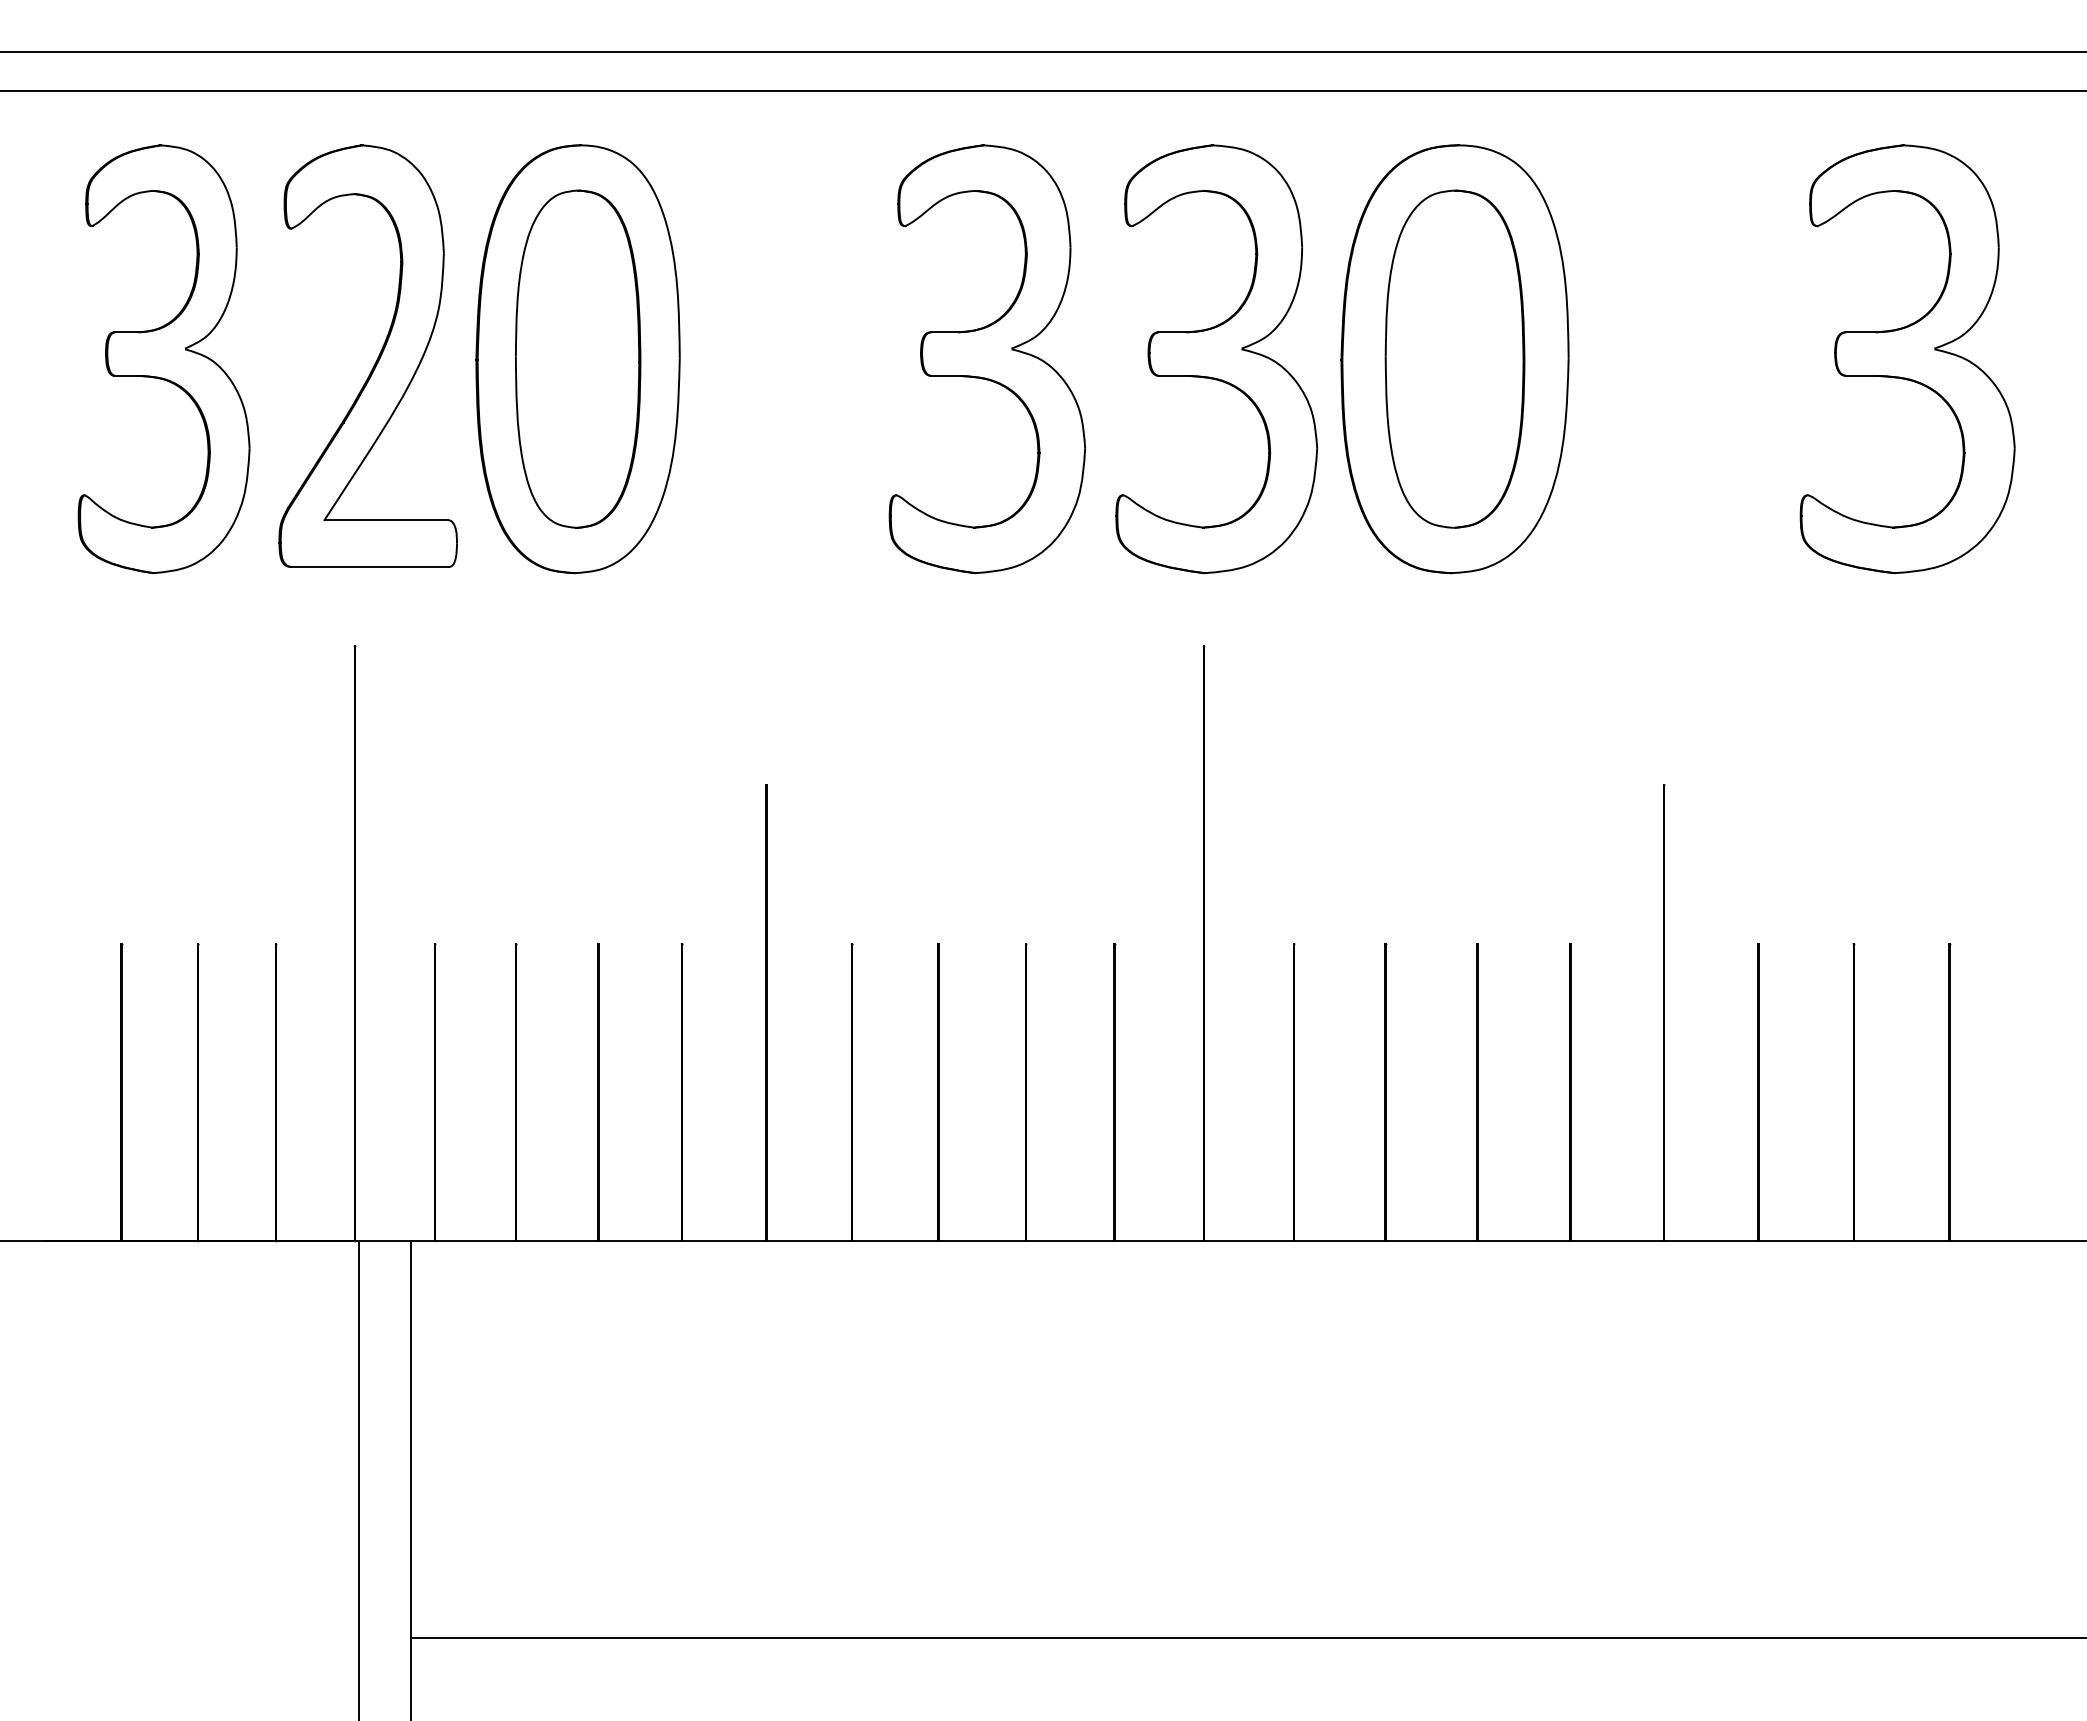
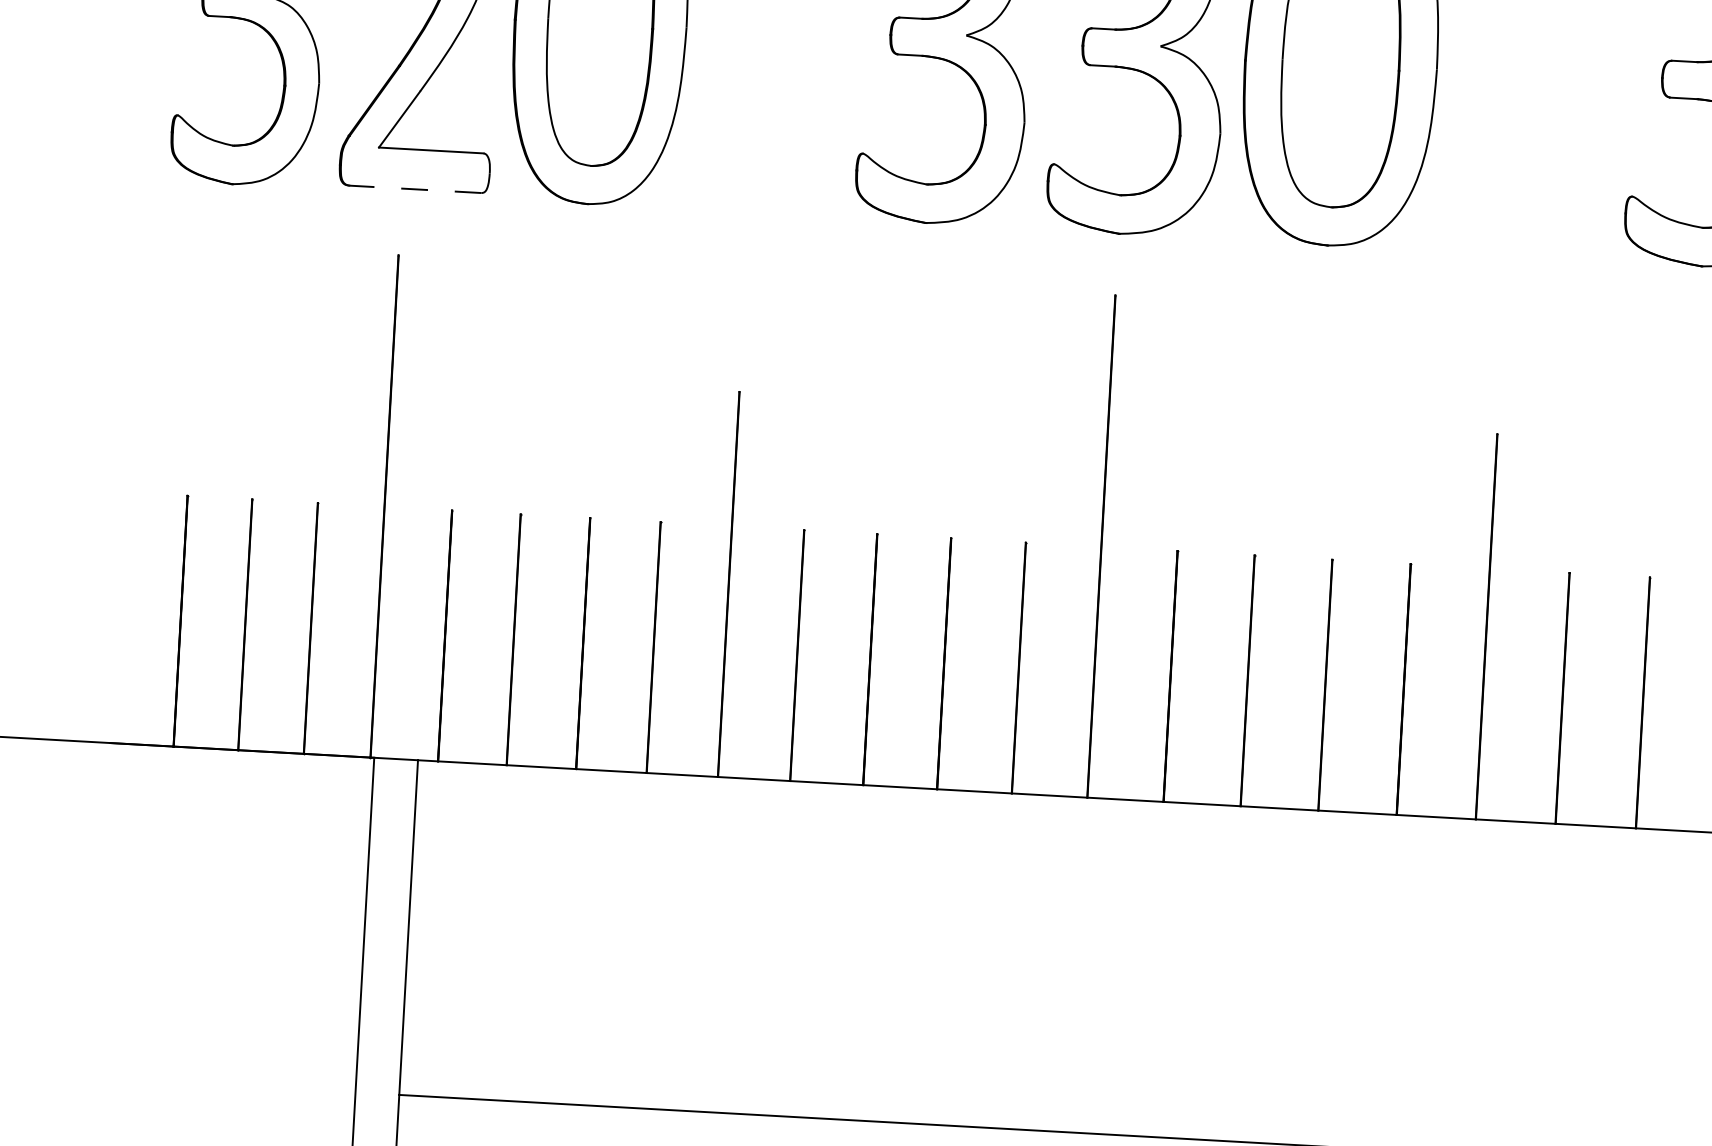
line: (369, 567) -> (414, 189), solid -> dashed

